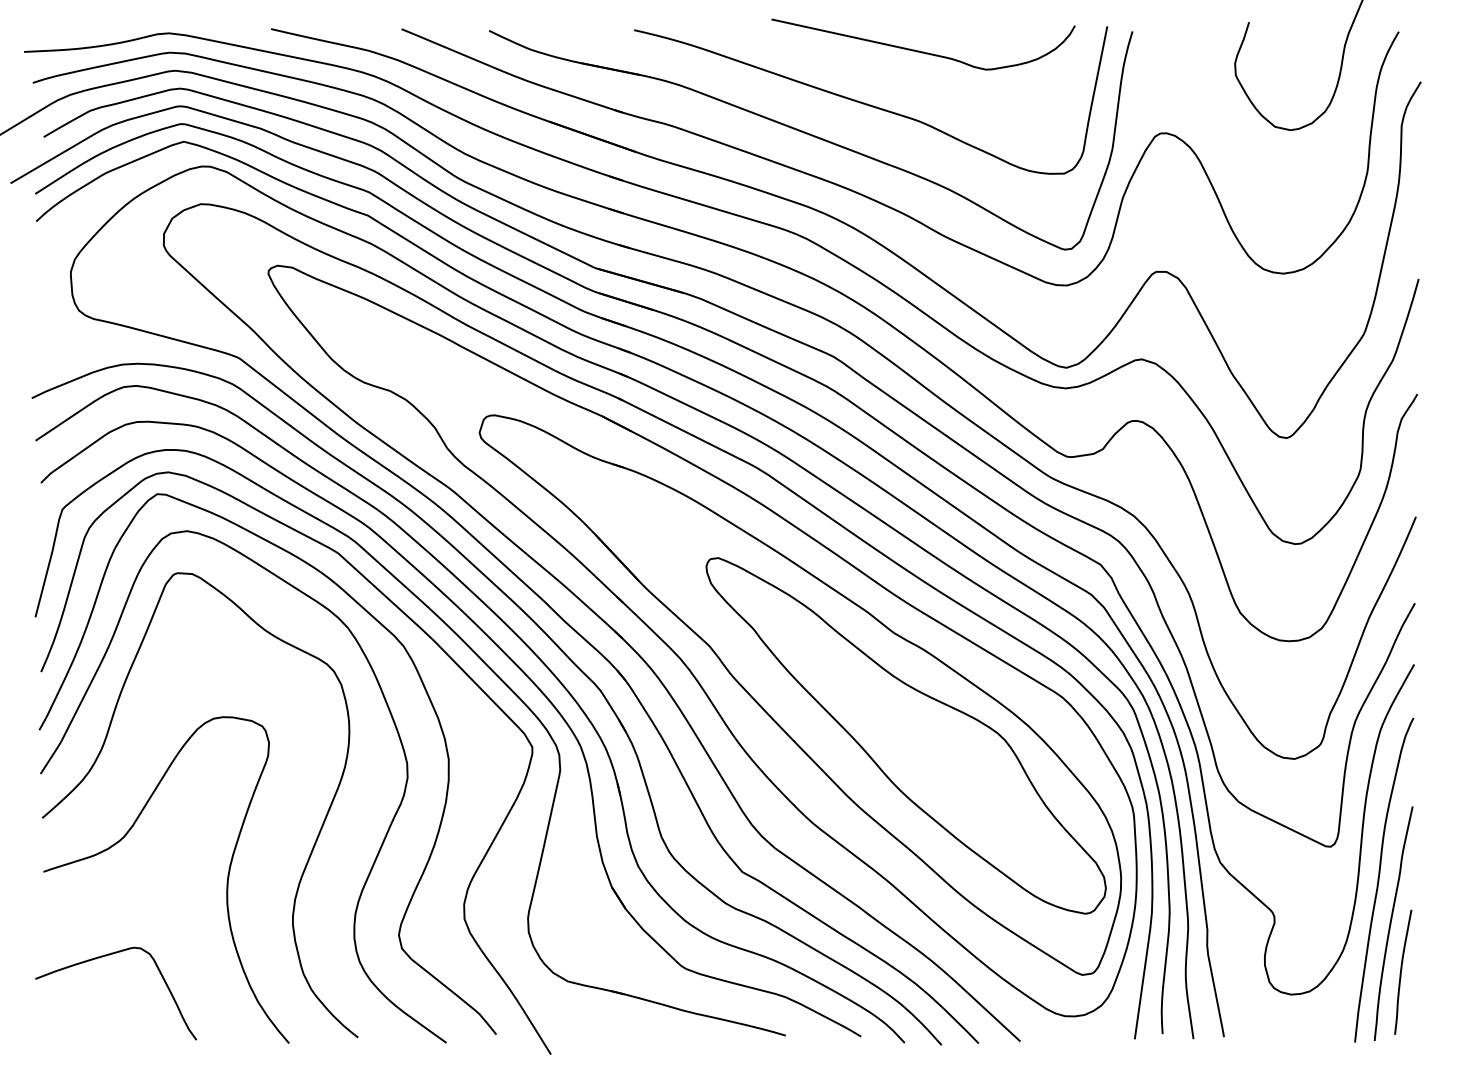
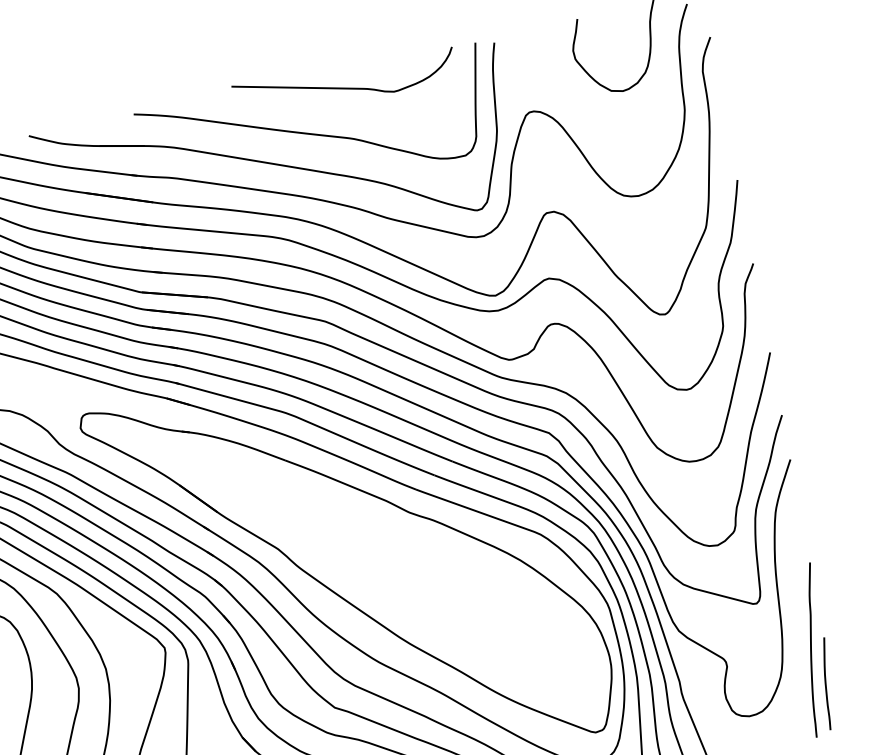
part: (905, 735) -> (432, 585), removed
curve: (1379, 879) -> (796, 620), removed

